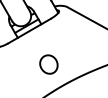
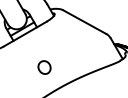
part: (48, 64) -> (44, 67), size x0.7

